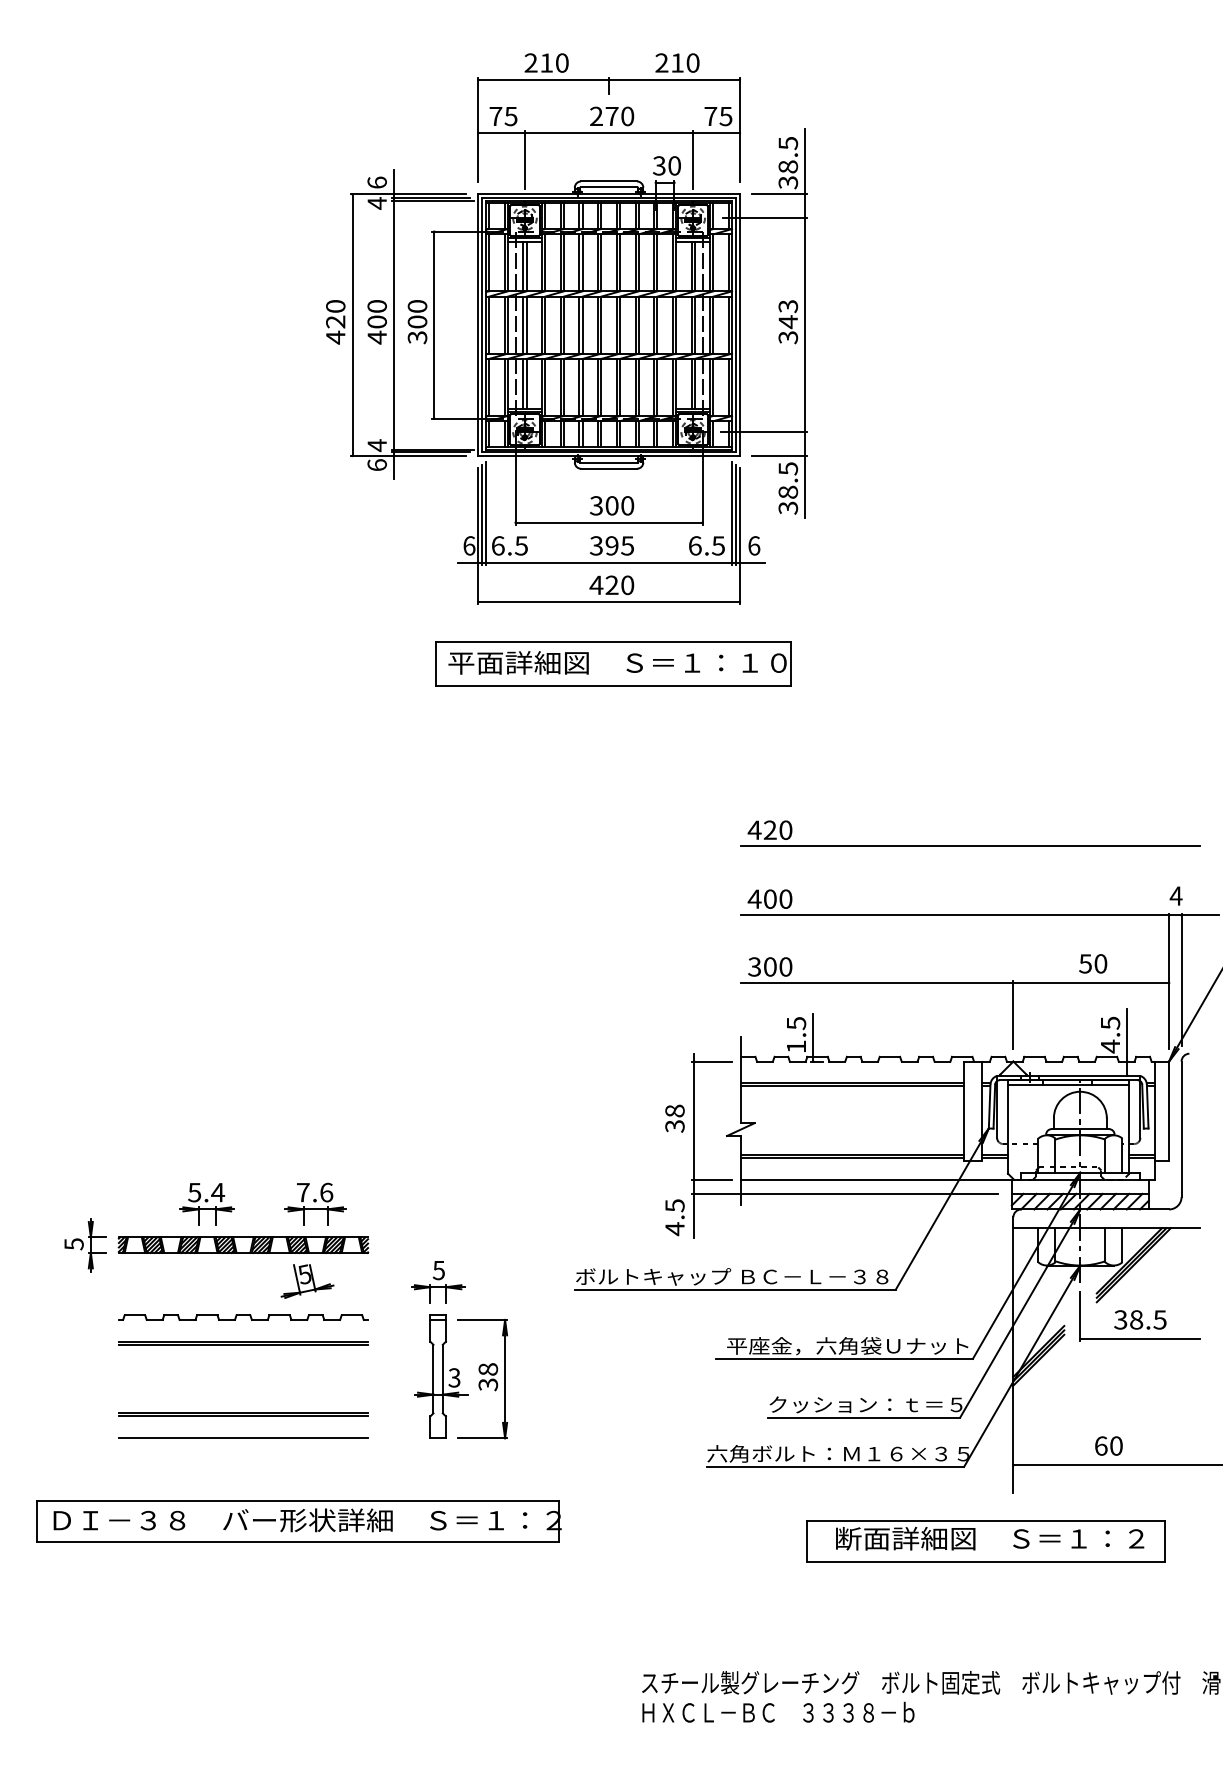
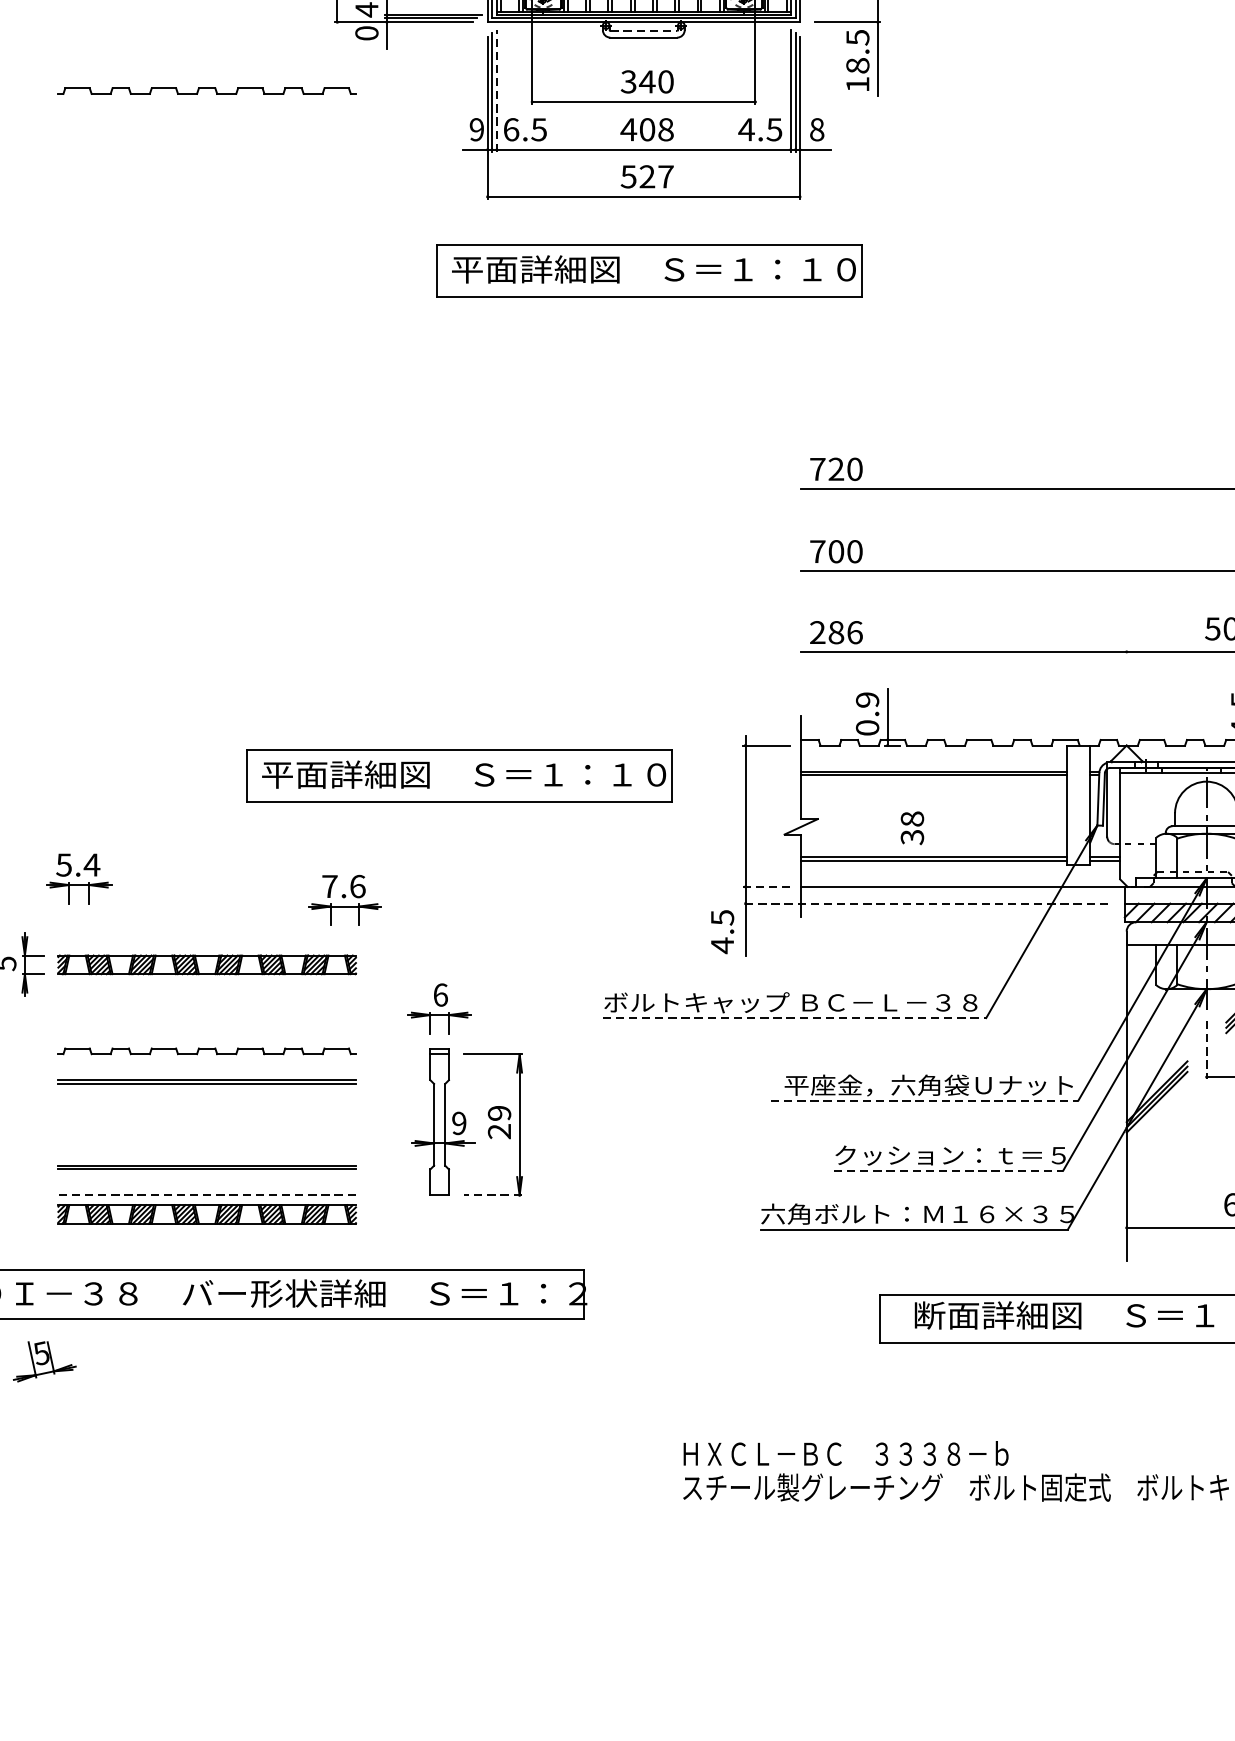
line: (609, 463) -> (644, 31), solid -> dashed
text: (376, 464) -> (366, 32), 6 -> 0
text: (612, 505) -> (647, 81), 300 -> 340
text: (788, 507) -> (858, 83), 38.5 -> 18.5
line: (486, 512) -> (497, 89), solid -> dashed
part: (243, 513) -> (207, 91), added
text: (469, 545) -> (477, 129), 6 -> 9
text: (611, 545) -> (646, 129), 395 -> 408
text: (695, 545) -> (747, 129), 6.5 -> 4.5
text: (754, 545) -> (817, 129), 6 -> 8
text: (611, 585) -> (646, 177), 420 -> 527
text: (754, 829) -> (817, 468), 420 -> 720
text: (754, 898) -> (817, 550), 400 -> 700
text: (770, 966) -> (836, 632), 300 -> 286
line: (1013, 1014) -> (1126, 689), removed
text: (796, 1035) -> (867, 714), 1.5 -> 0.9
part: (454, 1086) -> (459, 775), added
text: (674, 1118) -> (911, 827), moved
line: (711, 1179) -> (766, 886), solid -> dashed
line: (845, 1193) -> (926, 903), solid -> dashed
part: (315, 1203) -> (344, 899), moved
part: (206, 1204) -> (78, 879), moved
text: (438, 1270) -> (440, 995), 5 -> 6
part: (307, 1281) -> (44, 1361), moved
line: (735, 1289) -> (794, 1017), solid -> dashed
line: (1080, 1317) -> (1206, 1051), solid -> dashed
line: (844, 1358) -> (924, 1100), solid -> dashed
text: (454, 1377) -> (459, 1122), 3 -> 9
text: (488, 1377) -> (499, 1122), 38 -> 29
line: (864, 1417) -> (948, 1170), solid -> dashed
line: (243, 1438) -> (207, 1195), solid -> dashed
line: (482, 1438) -> (492, 1195), solid -> dashed
part: (243, 1453) -> (207, 1213), added
text: (778, 1711) -> (846, 1452), moved

